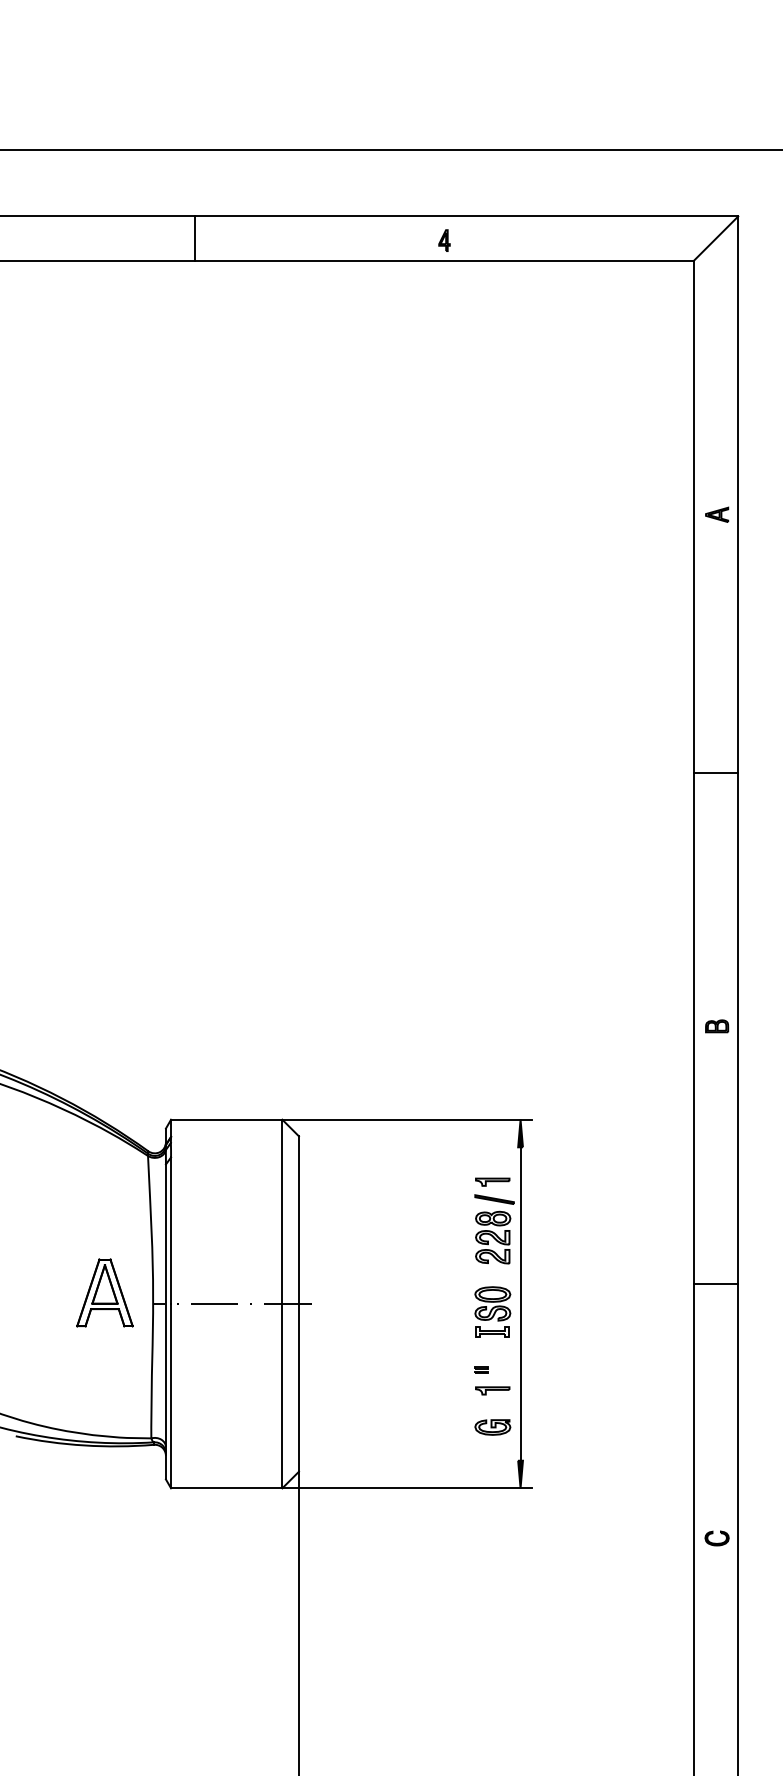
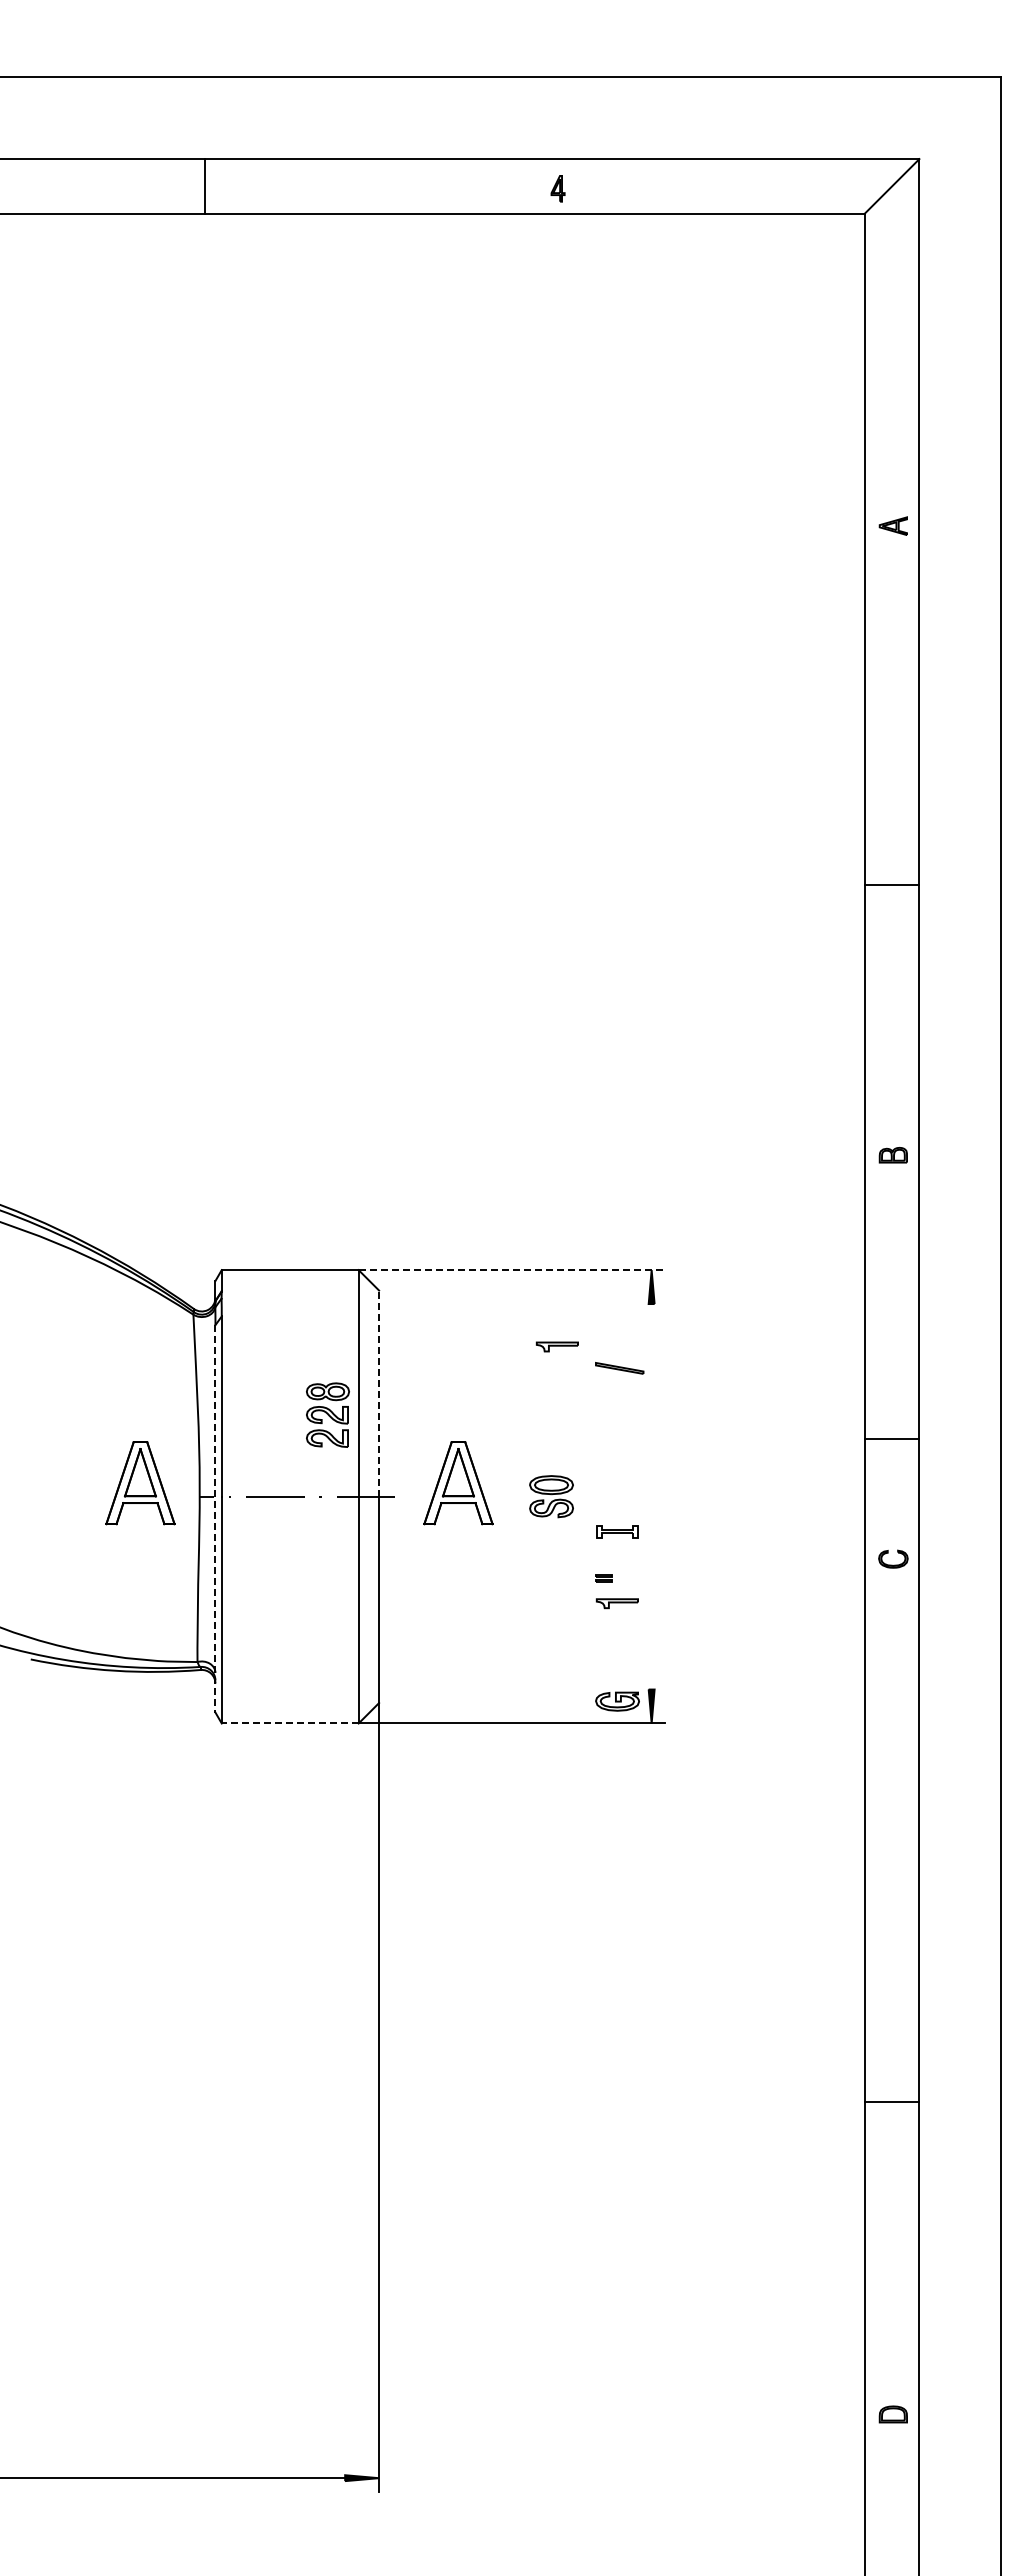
line: (195, 238) -> (205, 186), moved
line: (715, 772) -> (891, 885), moved
line: (407, 1120) -> (512, 1270), solid -> dashed
part: (491, 1181) -> (556, 1346), moved
line: (299, 1220) -> (379, 1393), solid -> dashed
part: (492, 1237) -> (327, 1414), moved
line: (715, 1284) -> (891, 1438), moved
part: (363, 1293) -> (458, 1483), added
part: (492, 1303) -> (551, 1496), moved
line: (520, 1303) -> (651, 1496), removed
line: (165, 1321) -> (215, 1518), solid -> dashed
part: (492, 1427) -> (617, 1701), moved
line: (226, 1488) -> (289, 1723), solid -> dashed
part: (717, 1537) -> (893, 1558), moved

